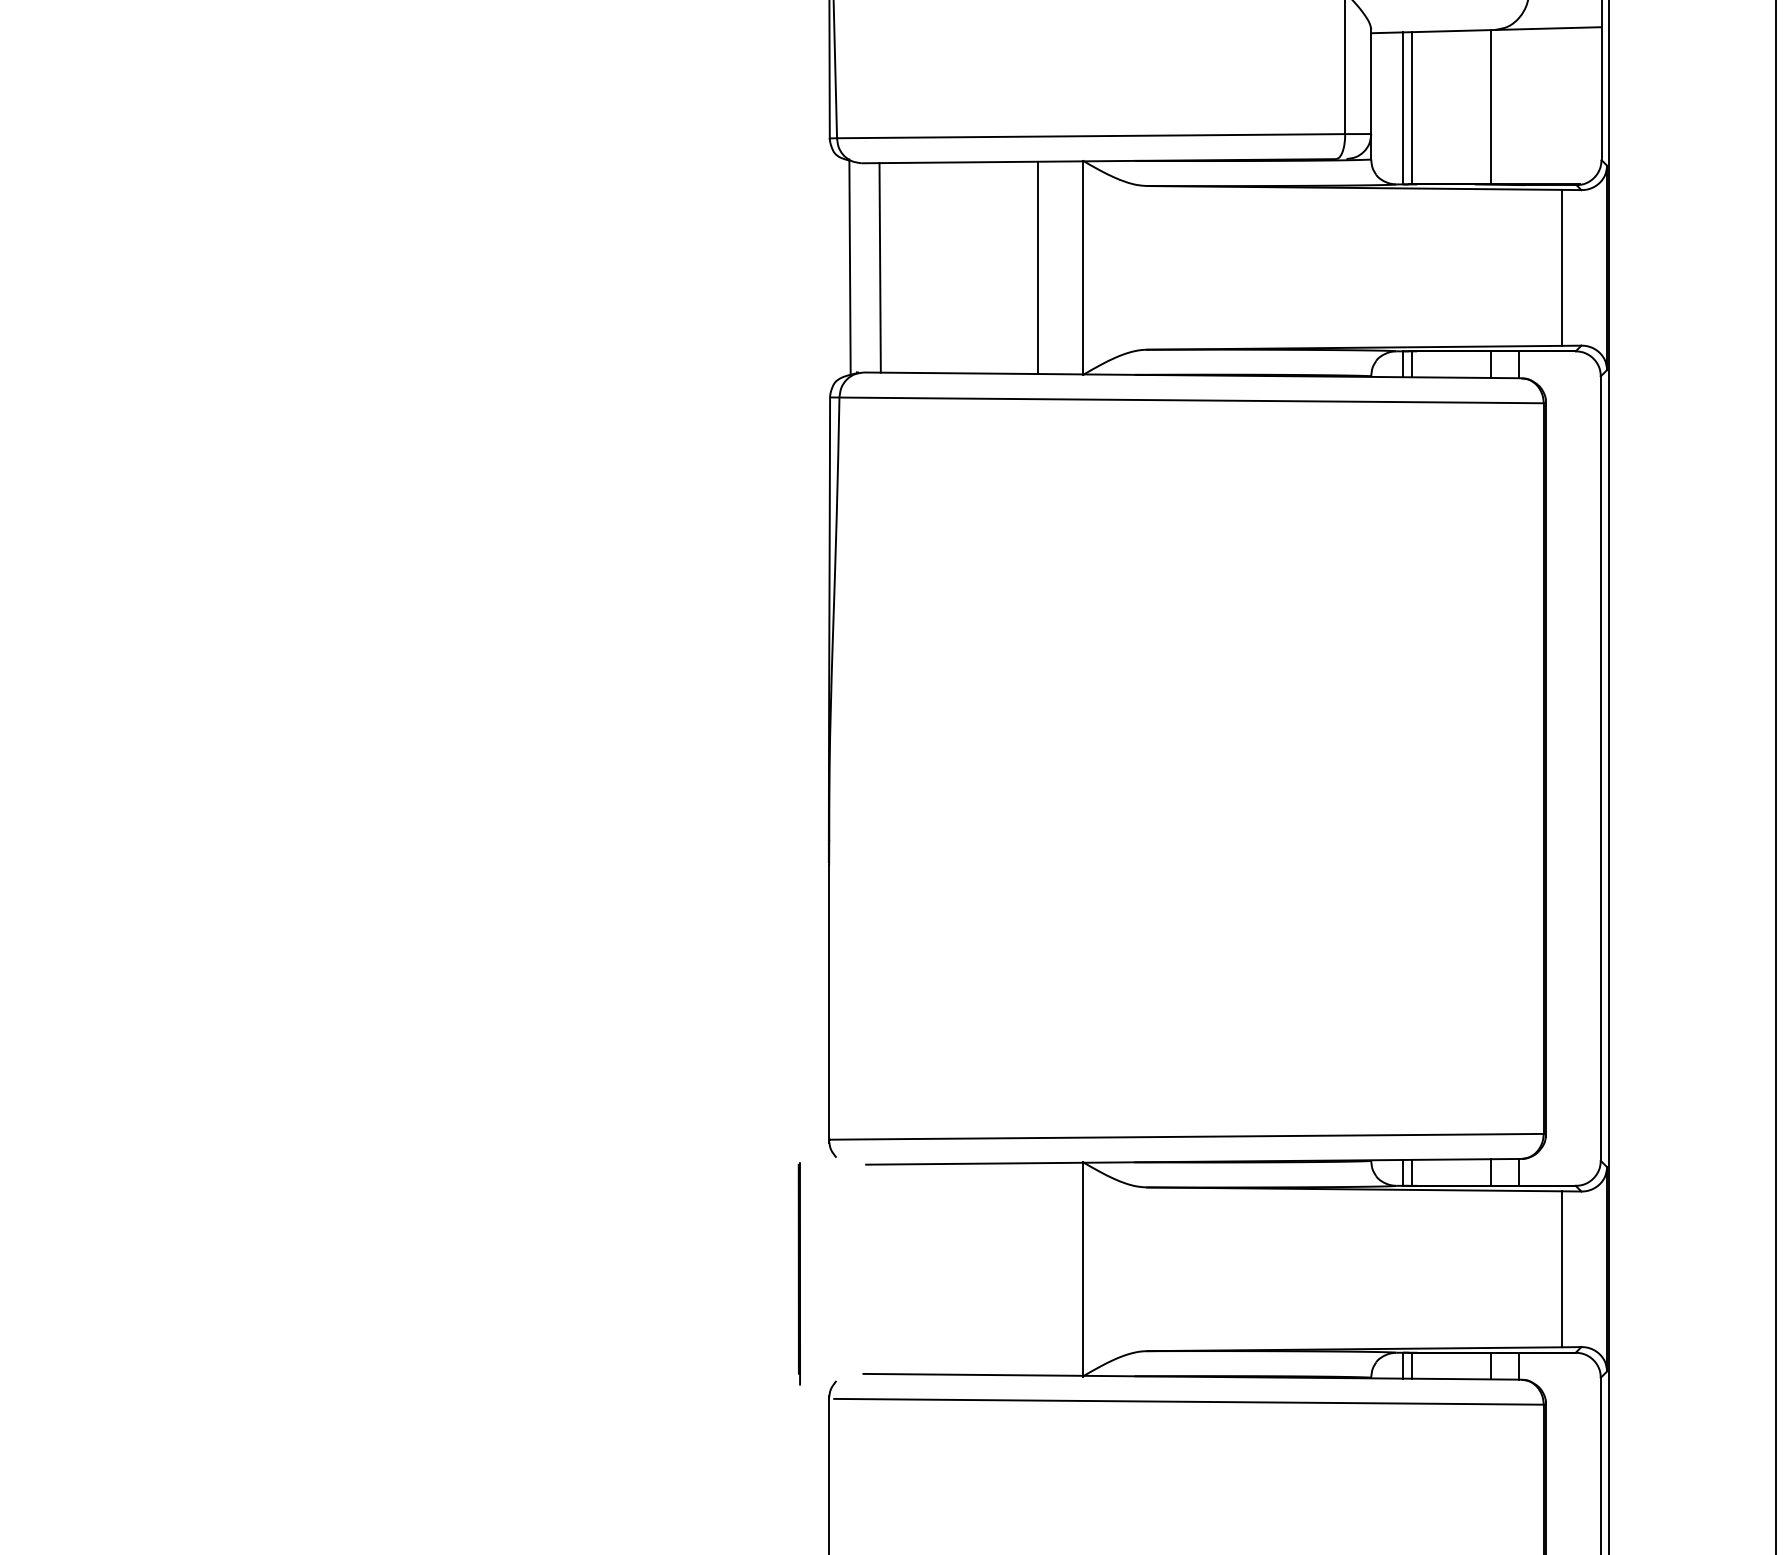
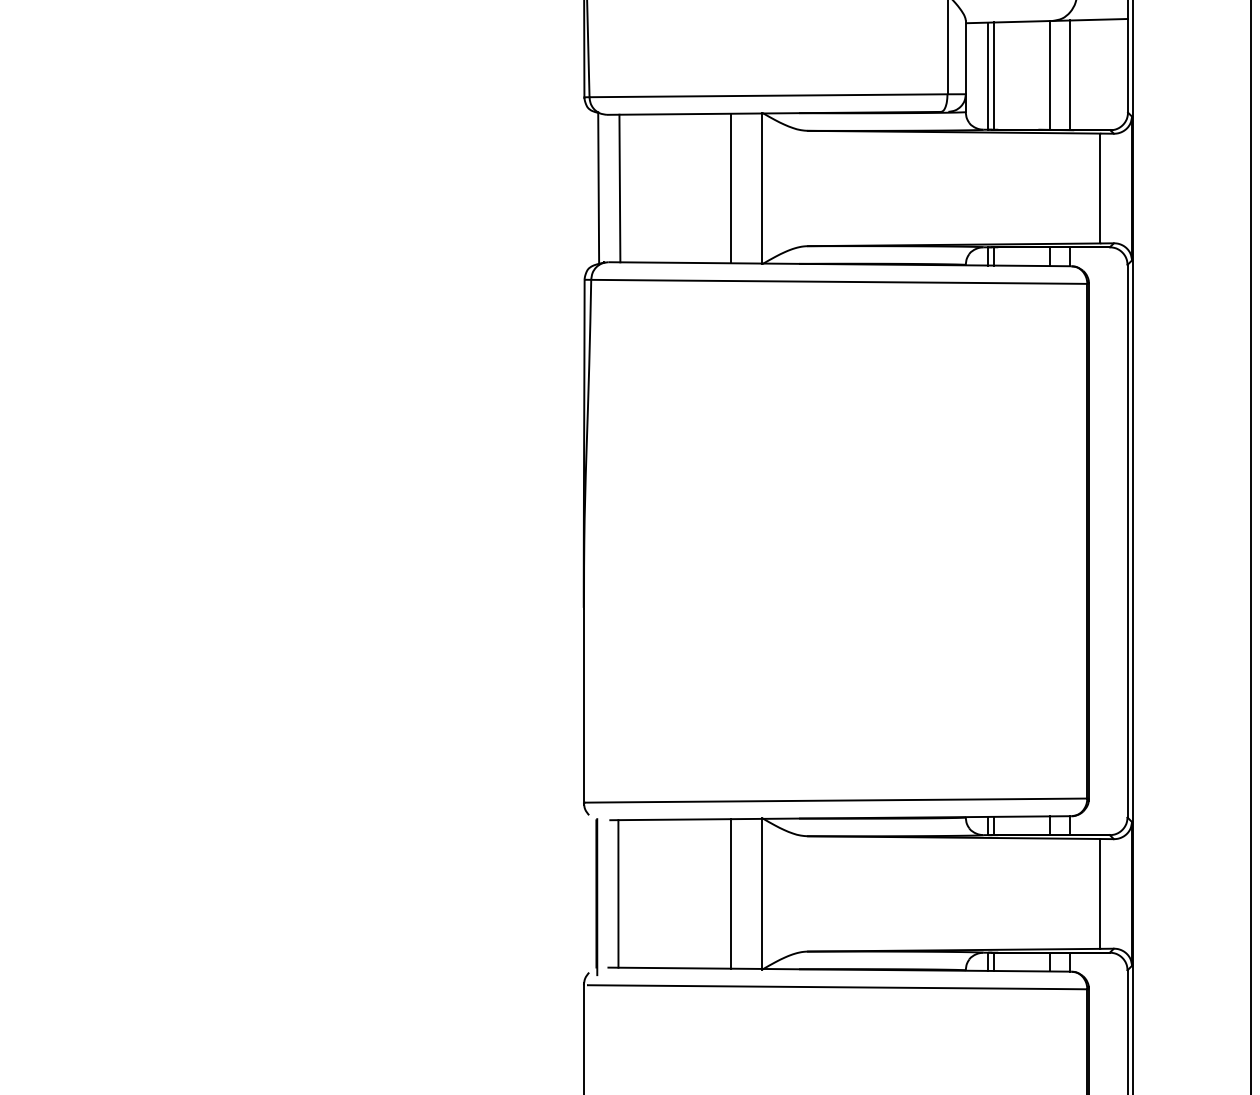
line: (1519, 106) -> (1070, 74), added
line: (878, 1269) -> (618, 894), added
line: (1037, 1269) -> (730, 894), added
line: (798, 1273) -> (596, 896), moved

